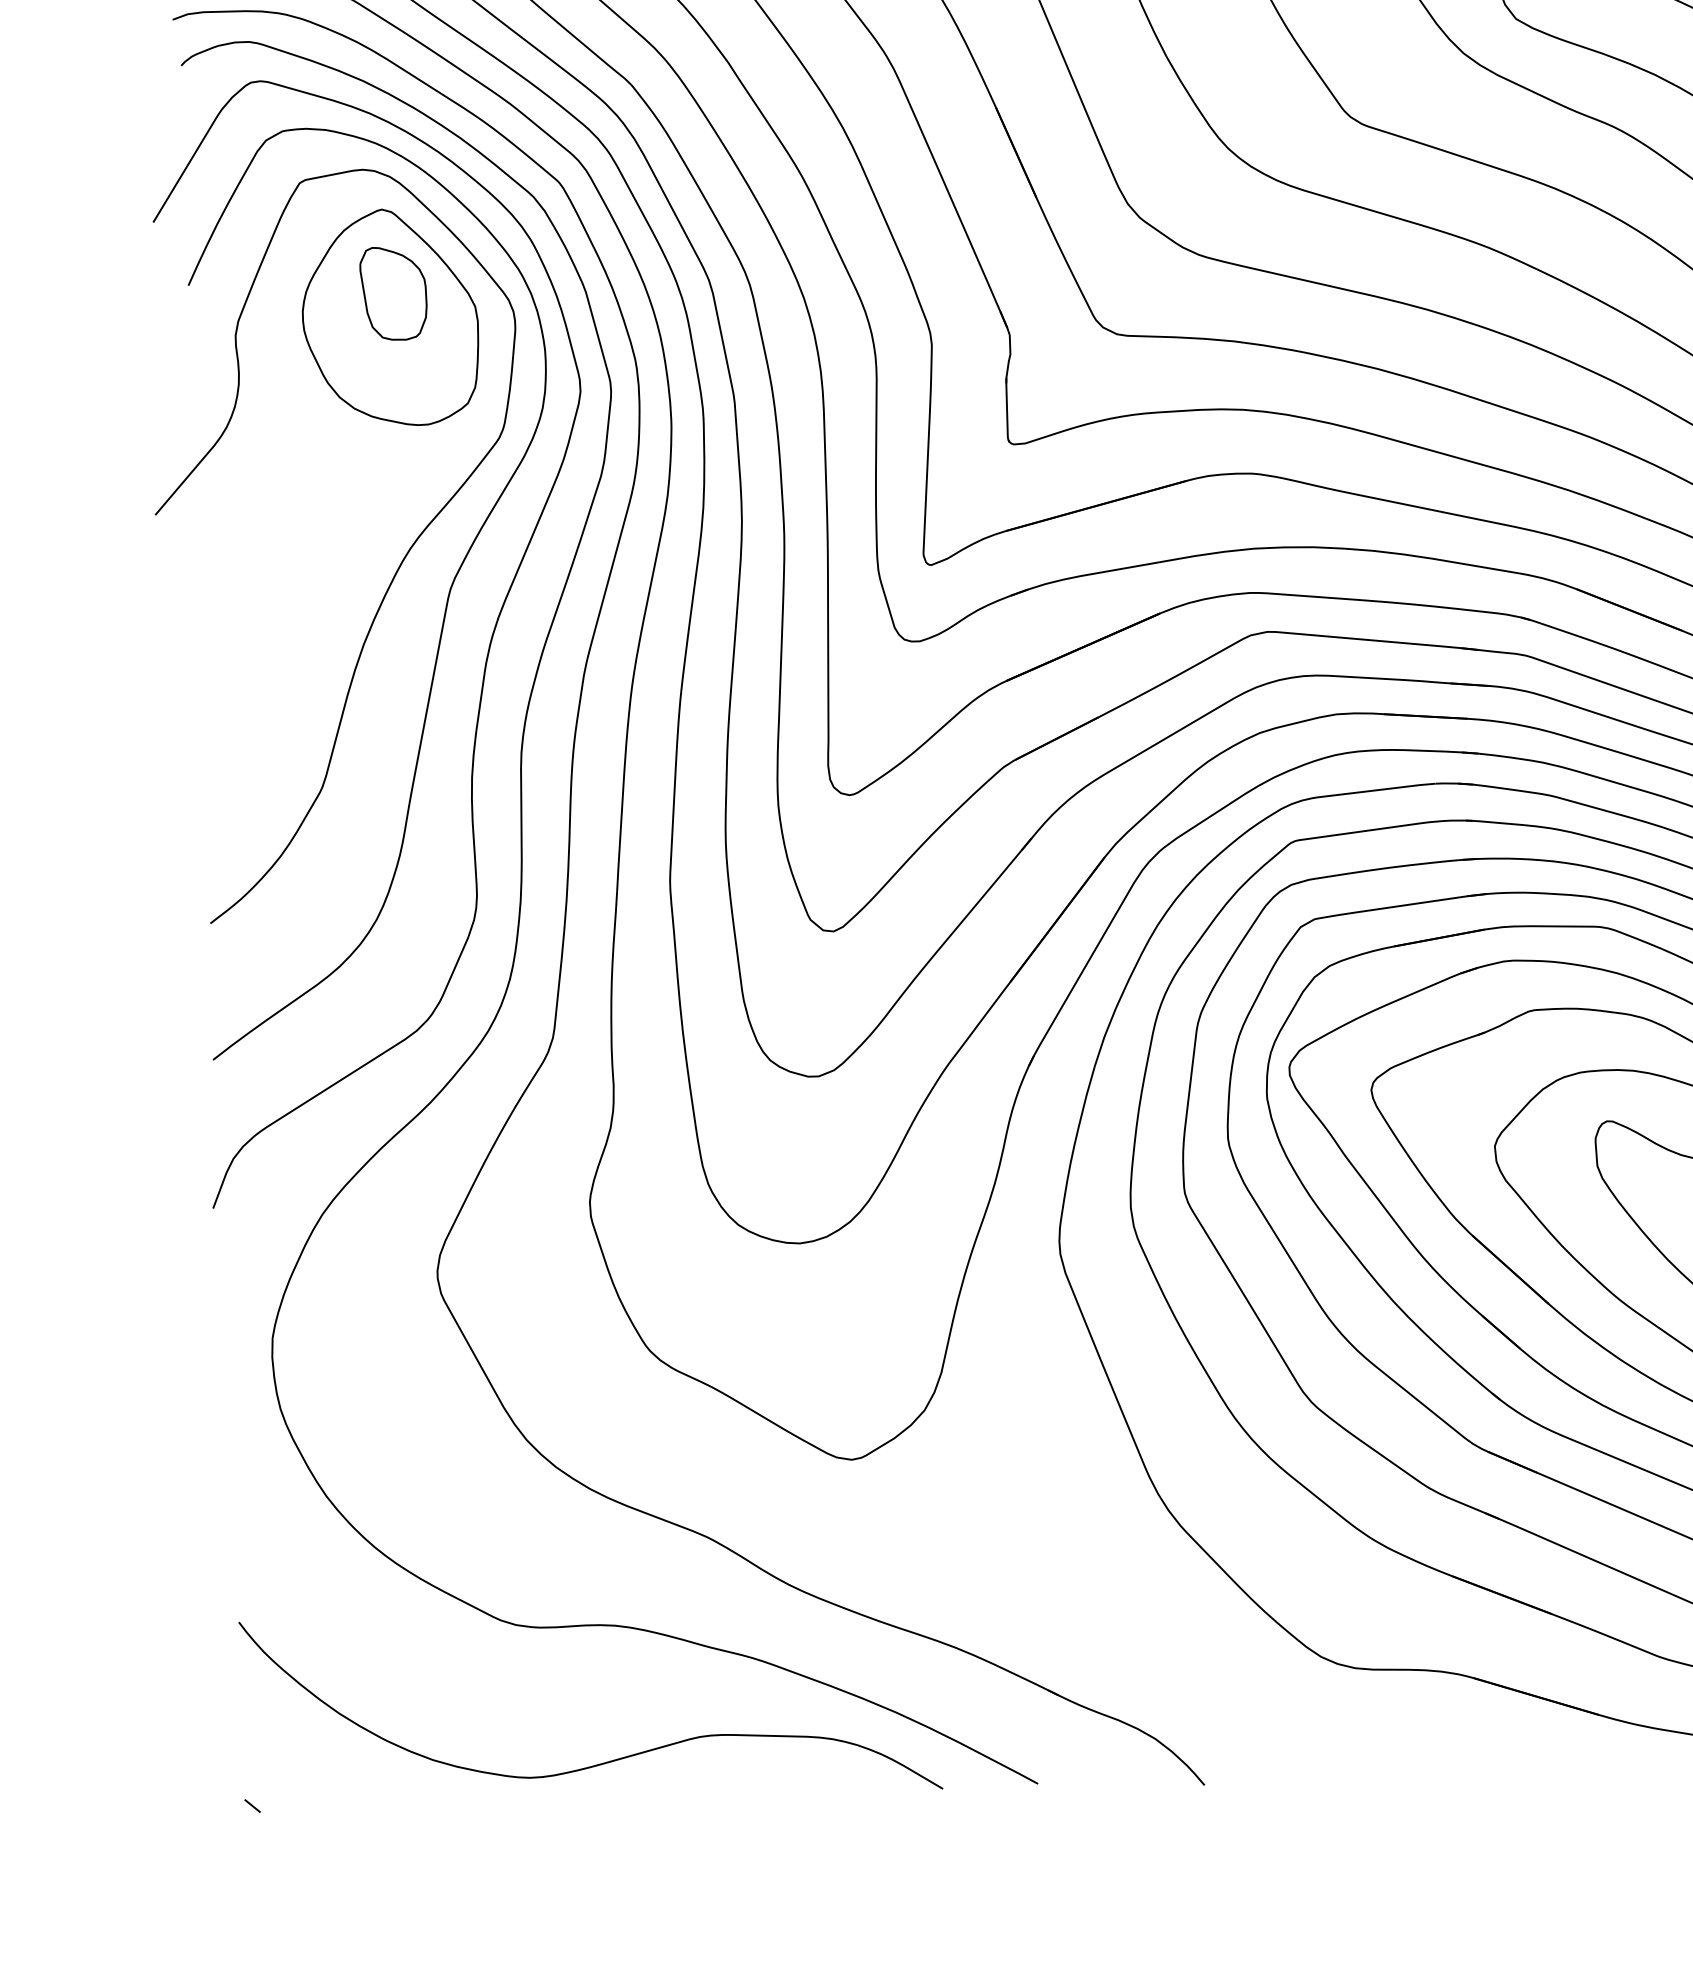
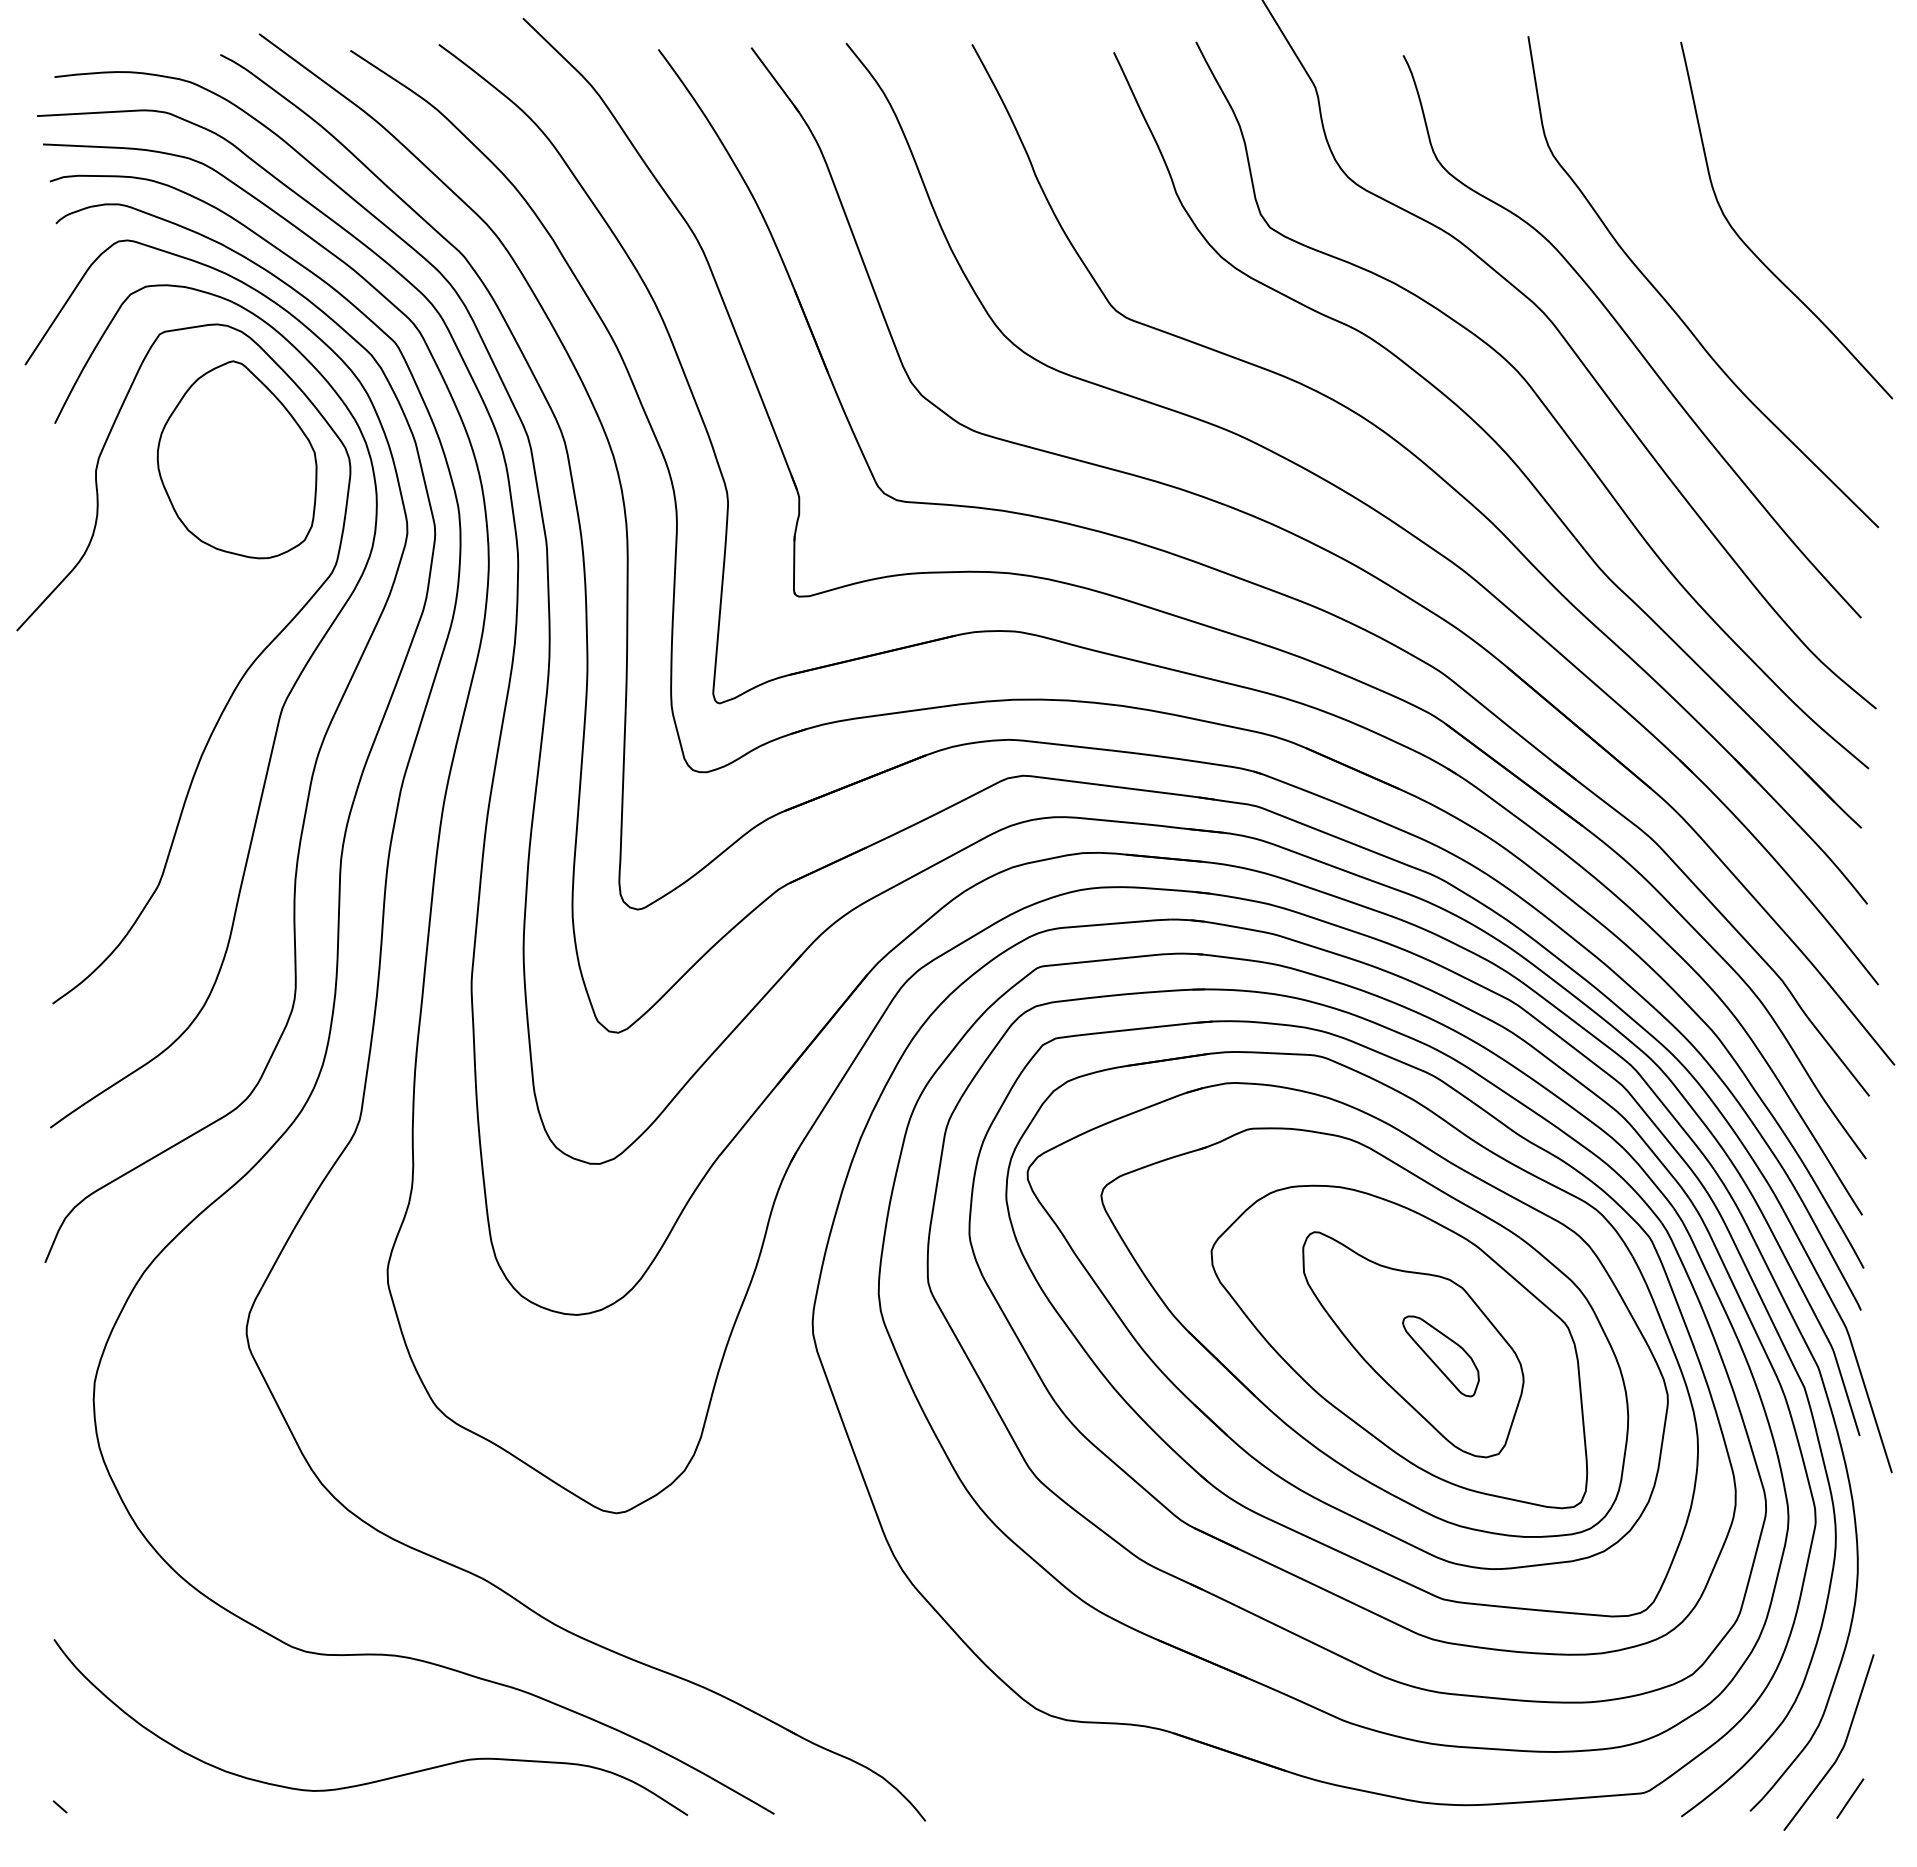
part: (393, 293) -> (240, 437), removed

